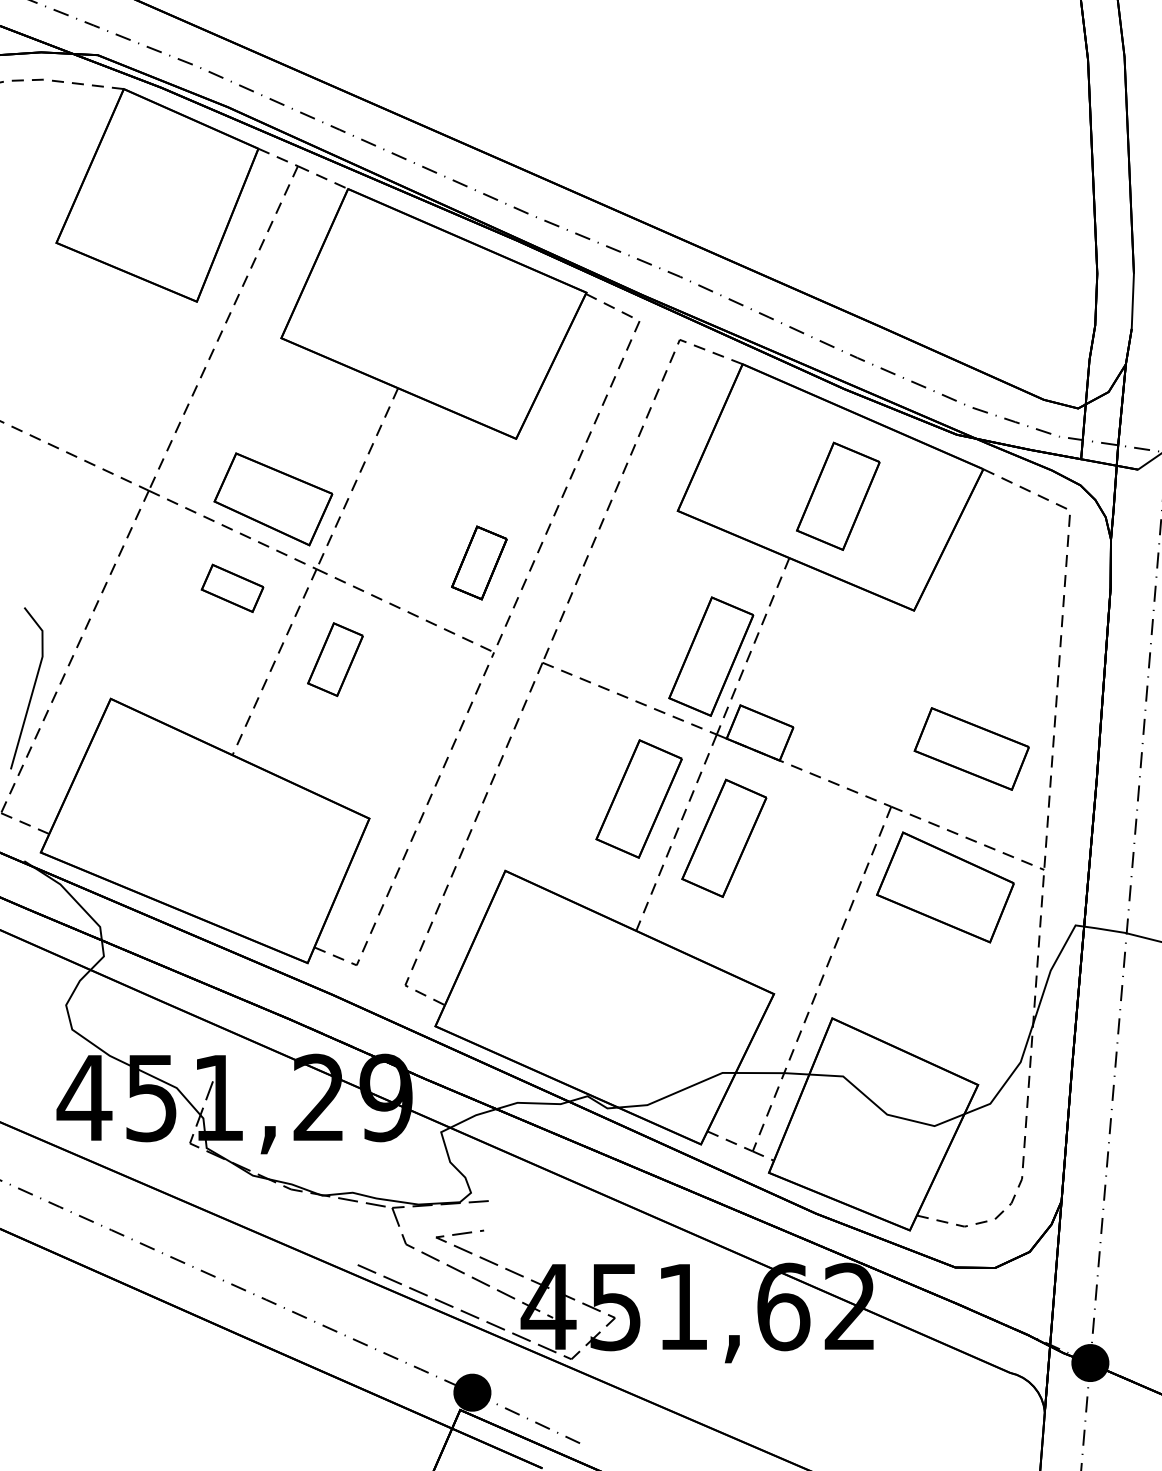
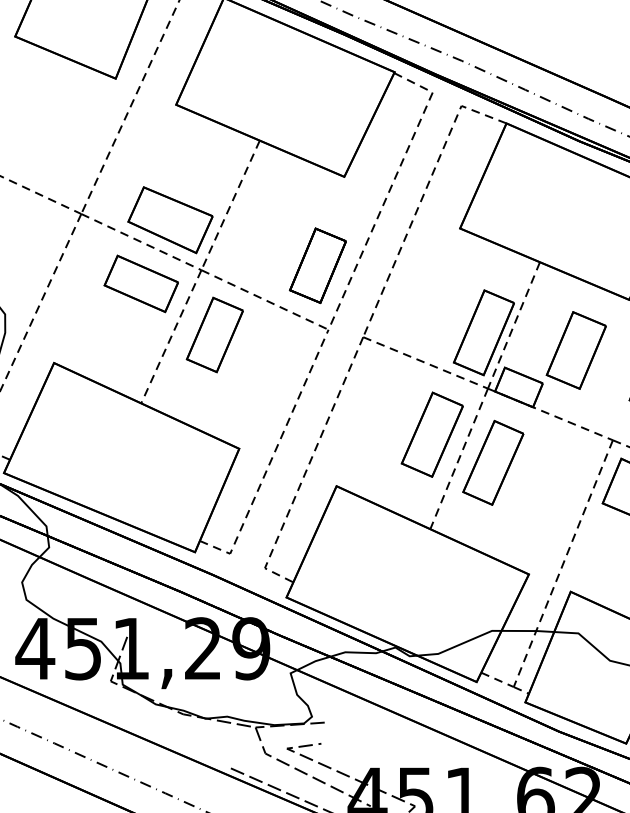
part: (838, 495) -> (576, 349), moved
part: (479, 562) -> (318, 265), size x1.43
part: (232, 588) -> (141, 284), size x1.67
part: (335, 659) -> (214, 334), size x1.43

